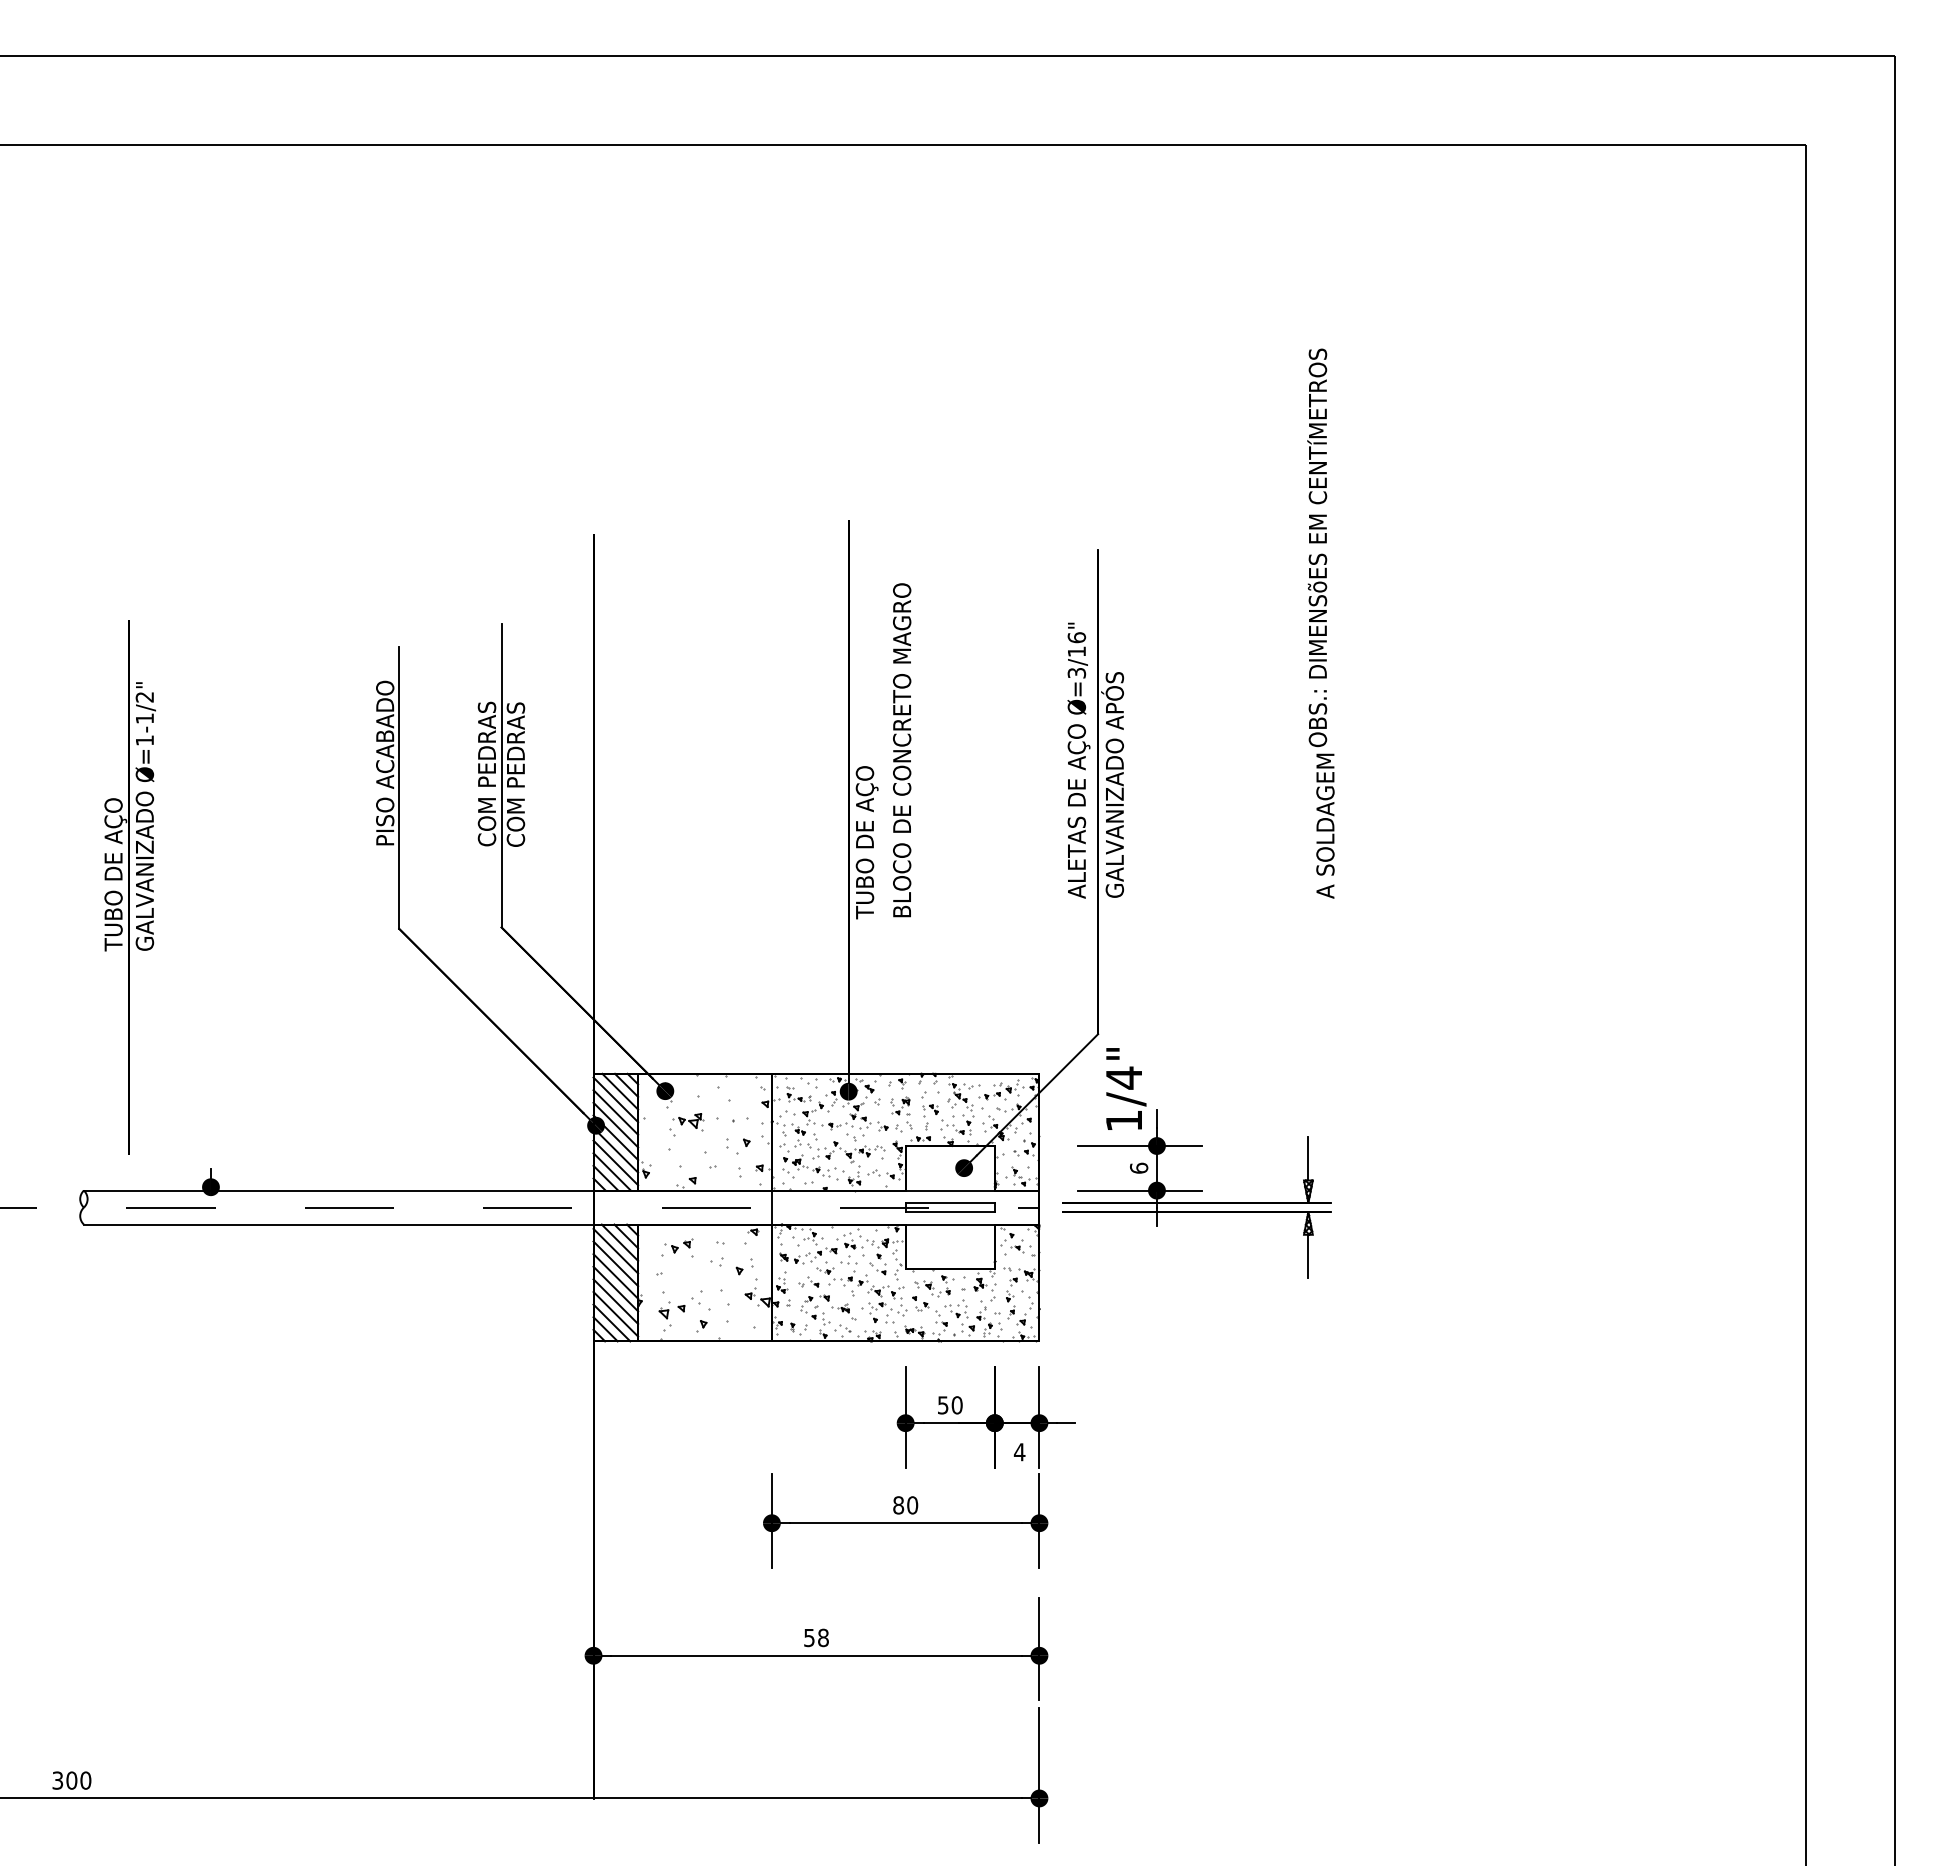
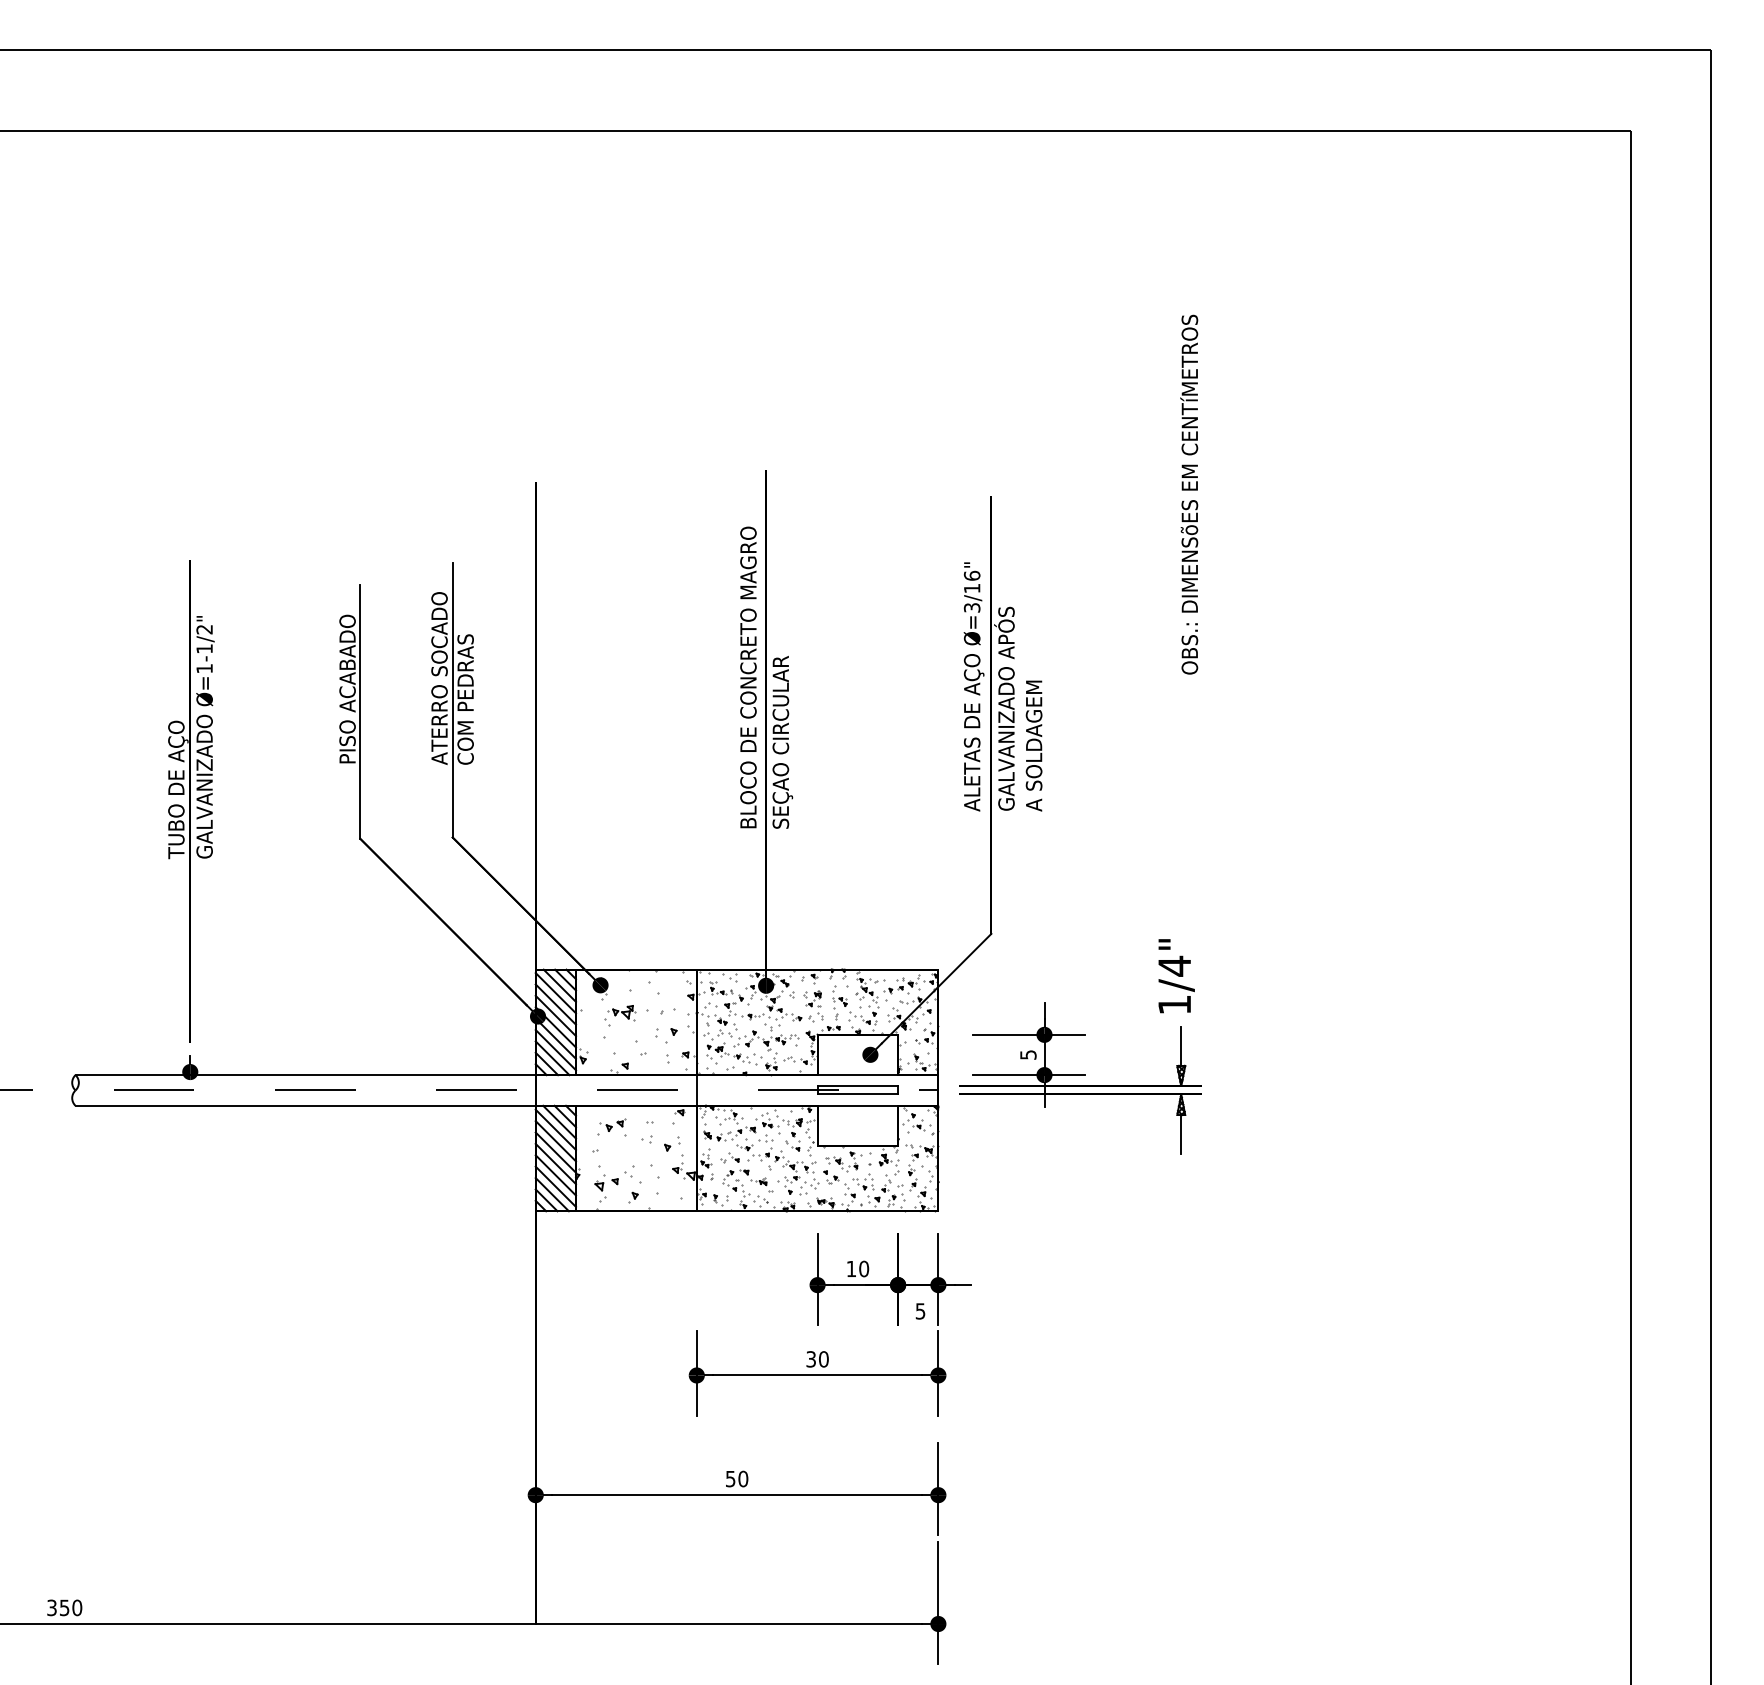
text: (902, 750) -> (748, 677), moved
text: (486, 751) -> (439, 678), COM PEDRAS -> ATERRO SOCADO
text: (866, 822) -> (782, 742), TUBO DE AÇO -> SEÇAO CIRCULAR
text: (1325, 825) -> (1034, 745), moved
part: (129, 887) -> (190, 801), moved
text: (1126, 1088) -> (1176, 975), moved
text: (1139, 1167) -> (1028, 1054), 6 -> 5
text: (943, 1405) -> (851, 1269), 50 -> 10
text: (1019, 1452) -> (920, 1311), 4 -> 5
text: (898, 1505) -> (811, 1359), 80 -> 30
text: (823, 1637) -> (743, 1478), 58 -> 50
text: (71, 1780) -> (64, 1607), 300 -> 350

